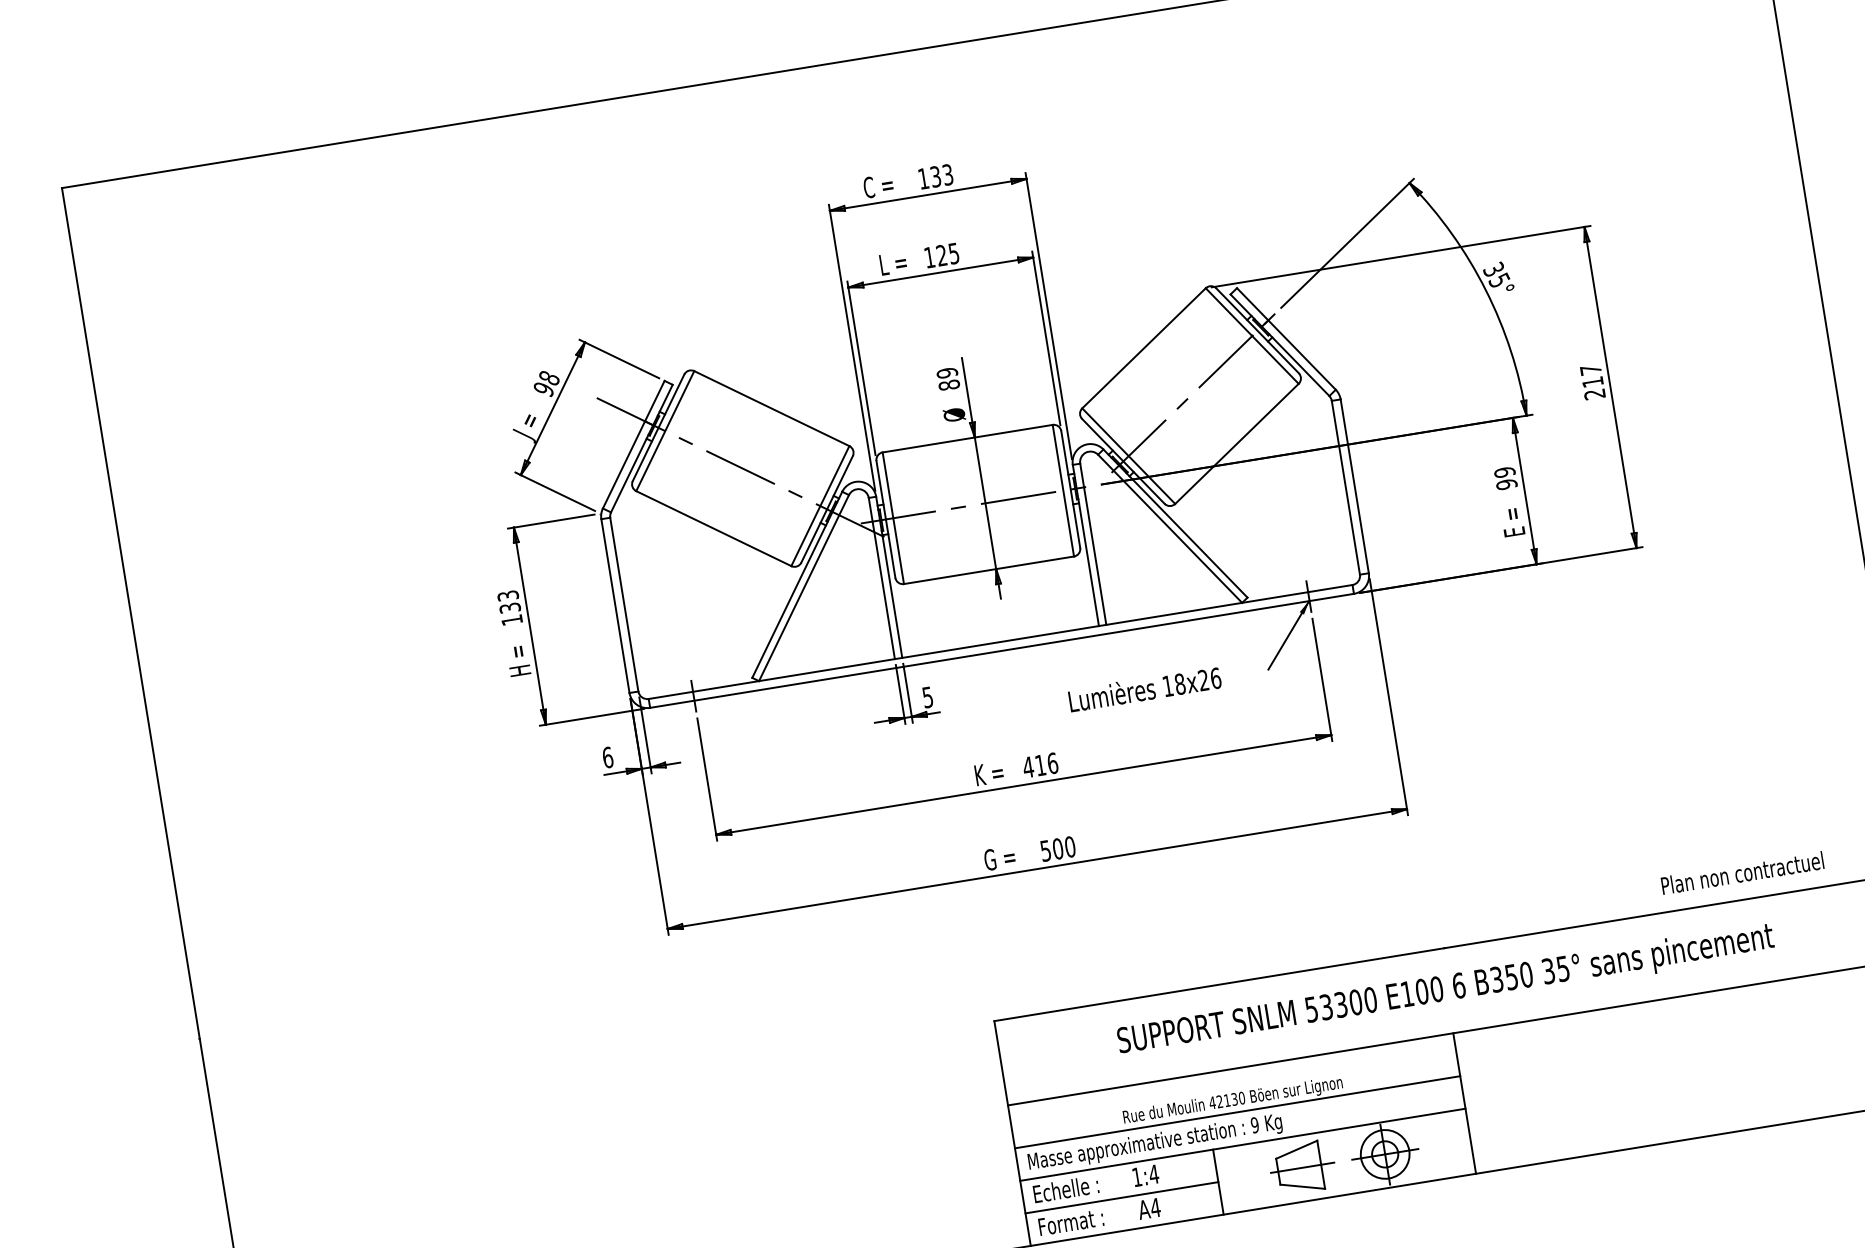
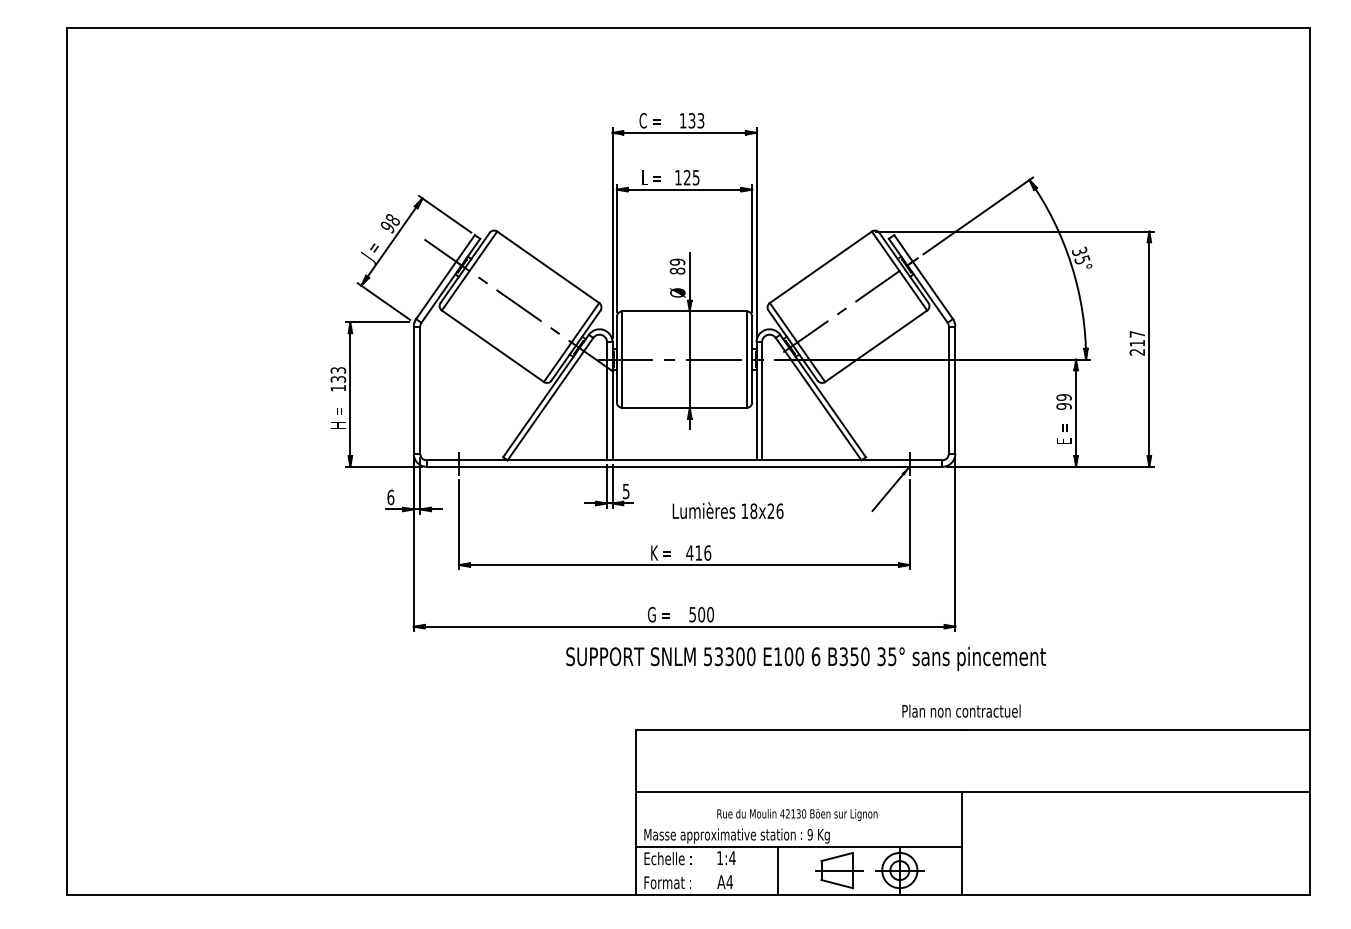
text: (1144, 689) -> (727, 510), moved
text: (1742, 872) -> (961, 710), moved
text: (1445, 990) -> (805, 658), moved
line: (1237, 1112) -> (799, 823), removed
line: (1121, 1198) -> (706, 871), removed

